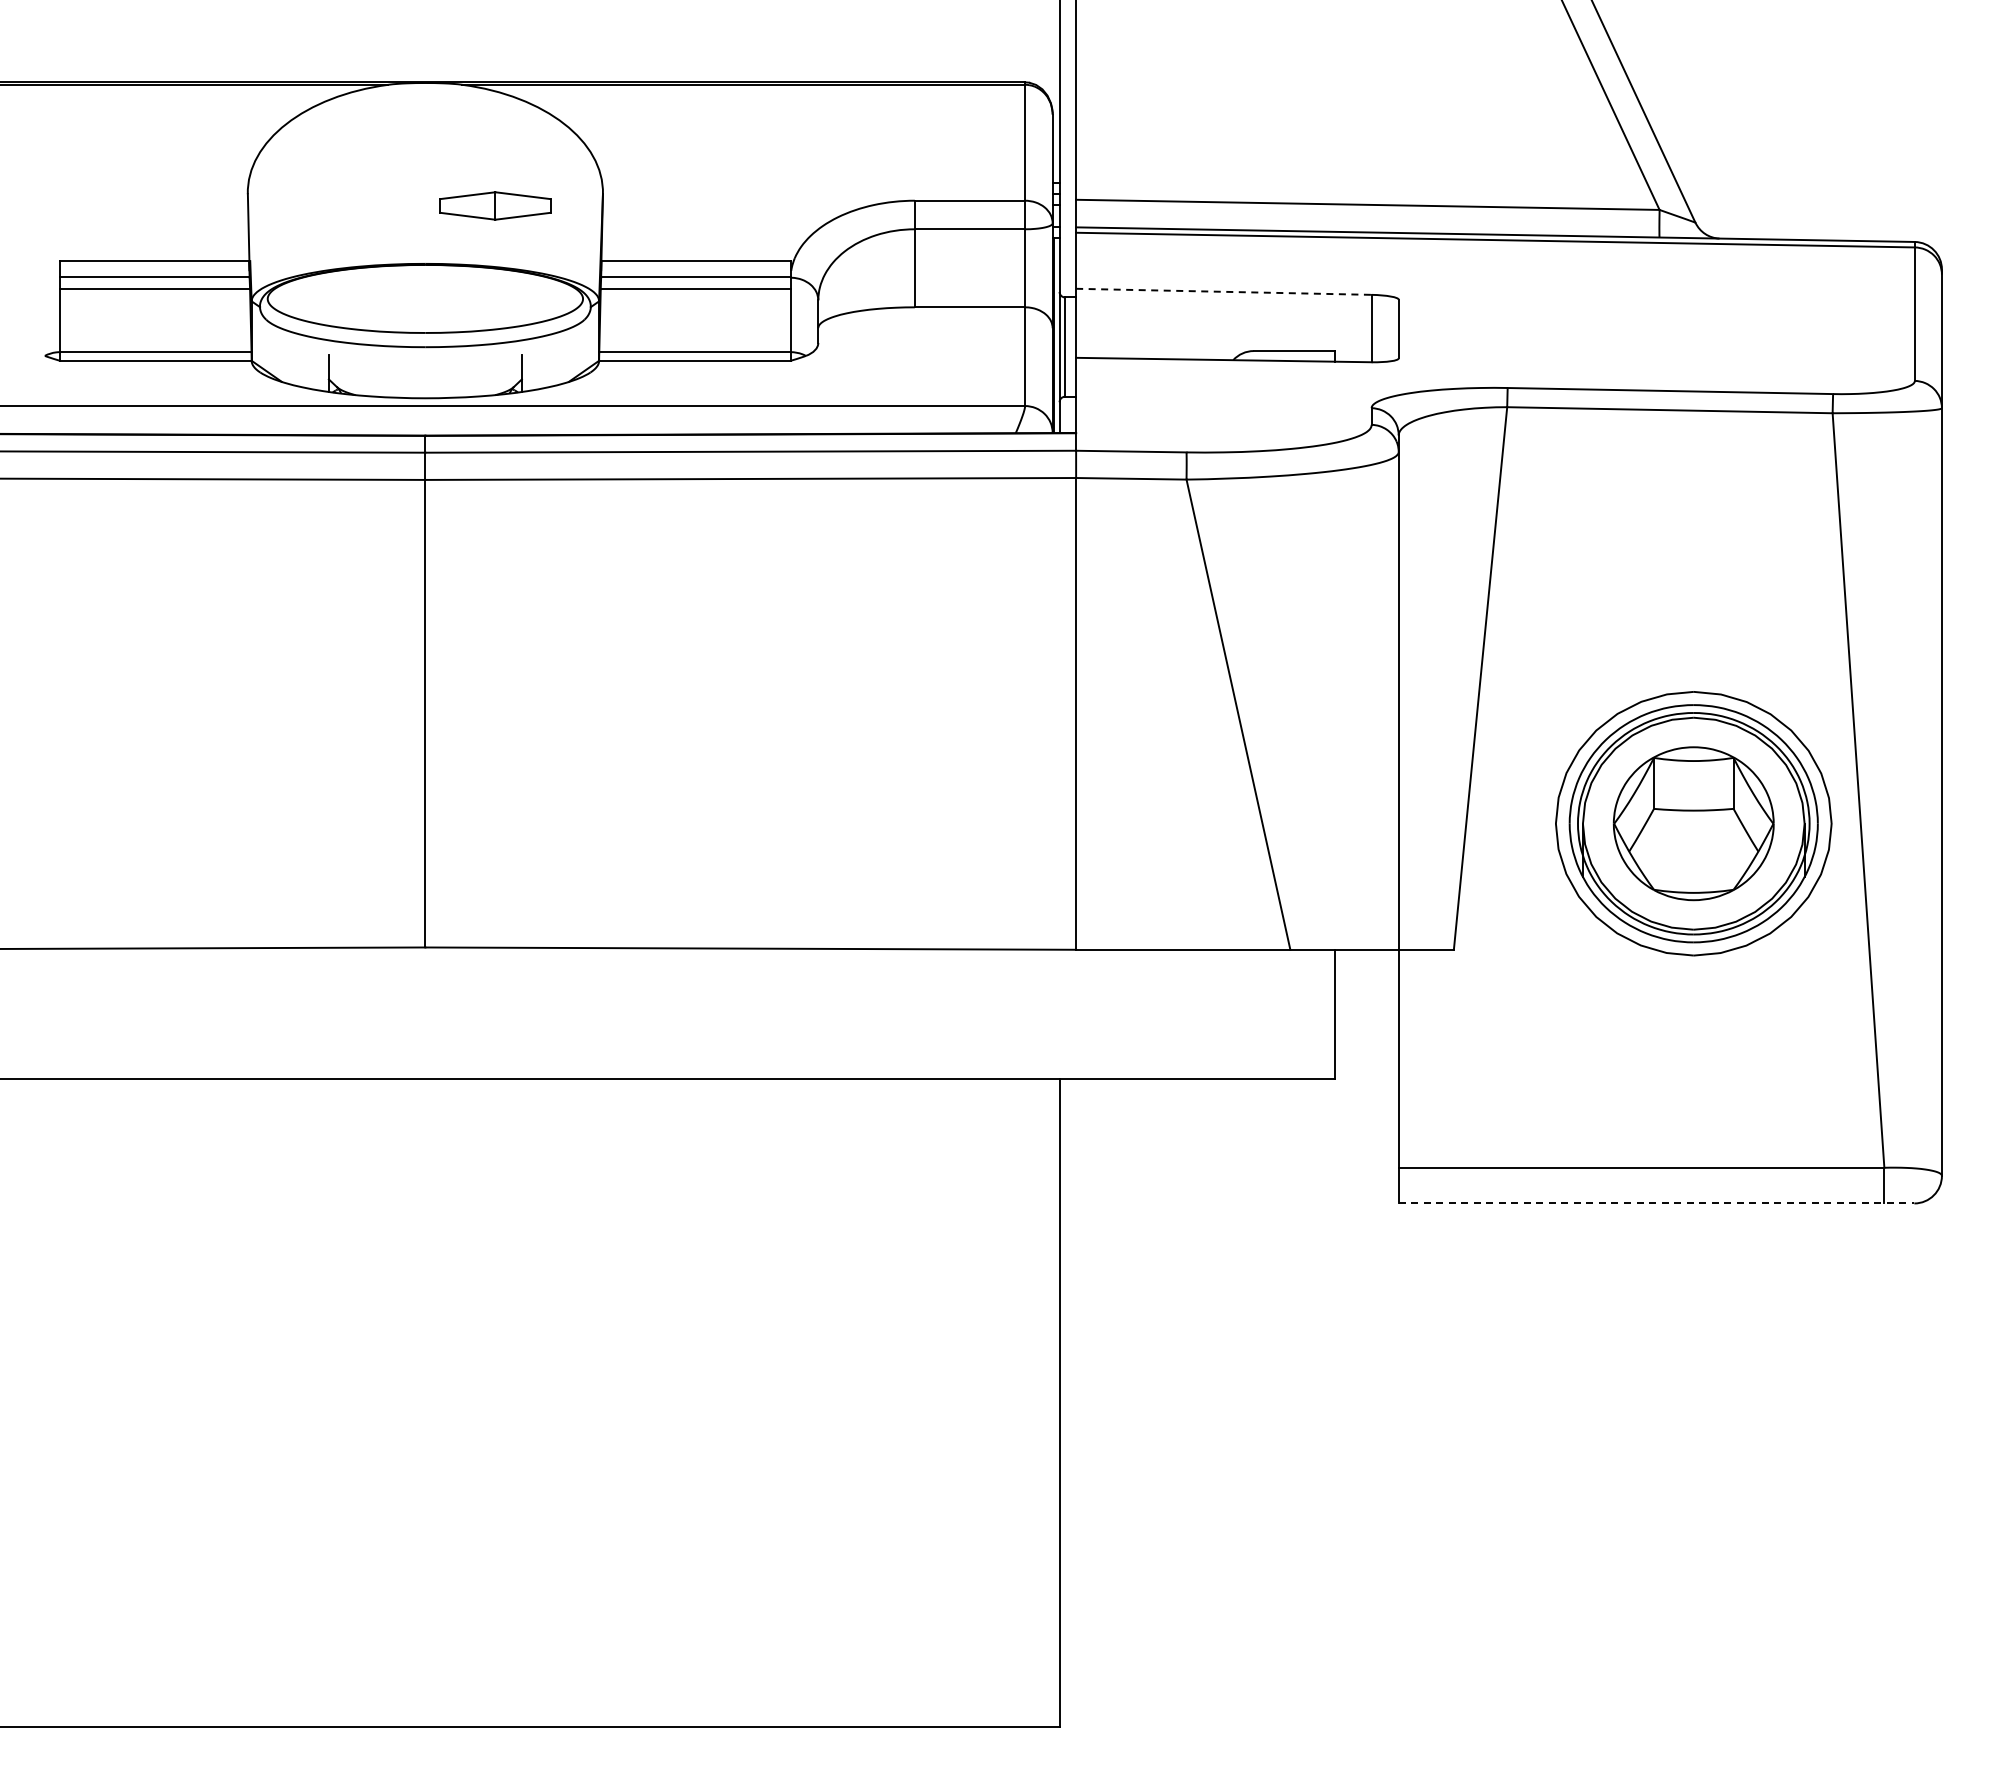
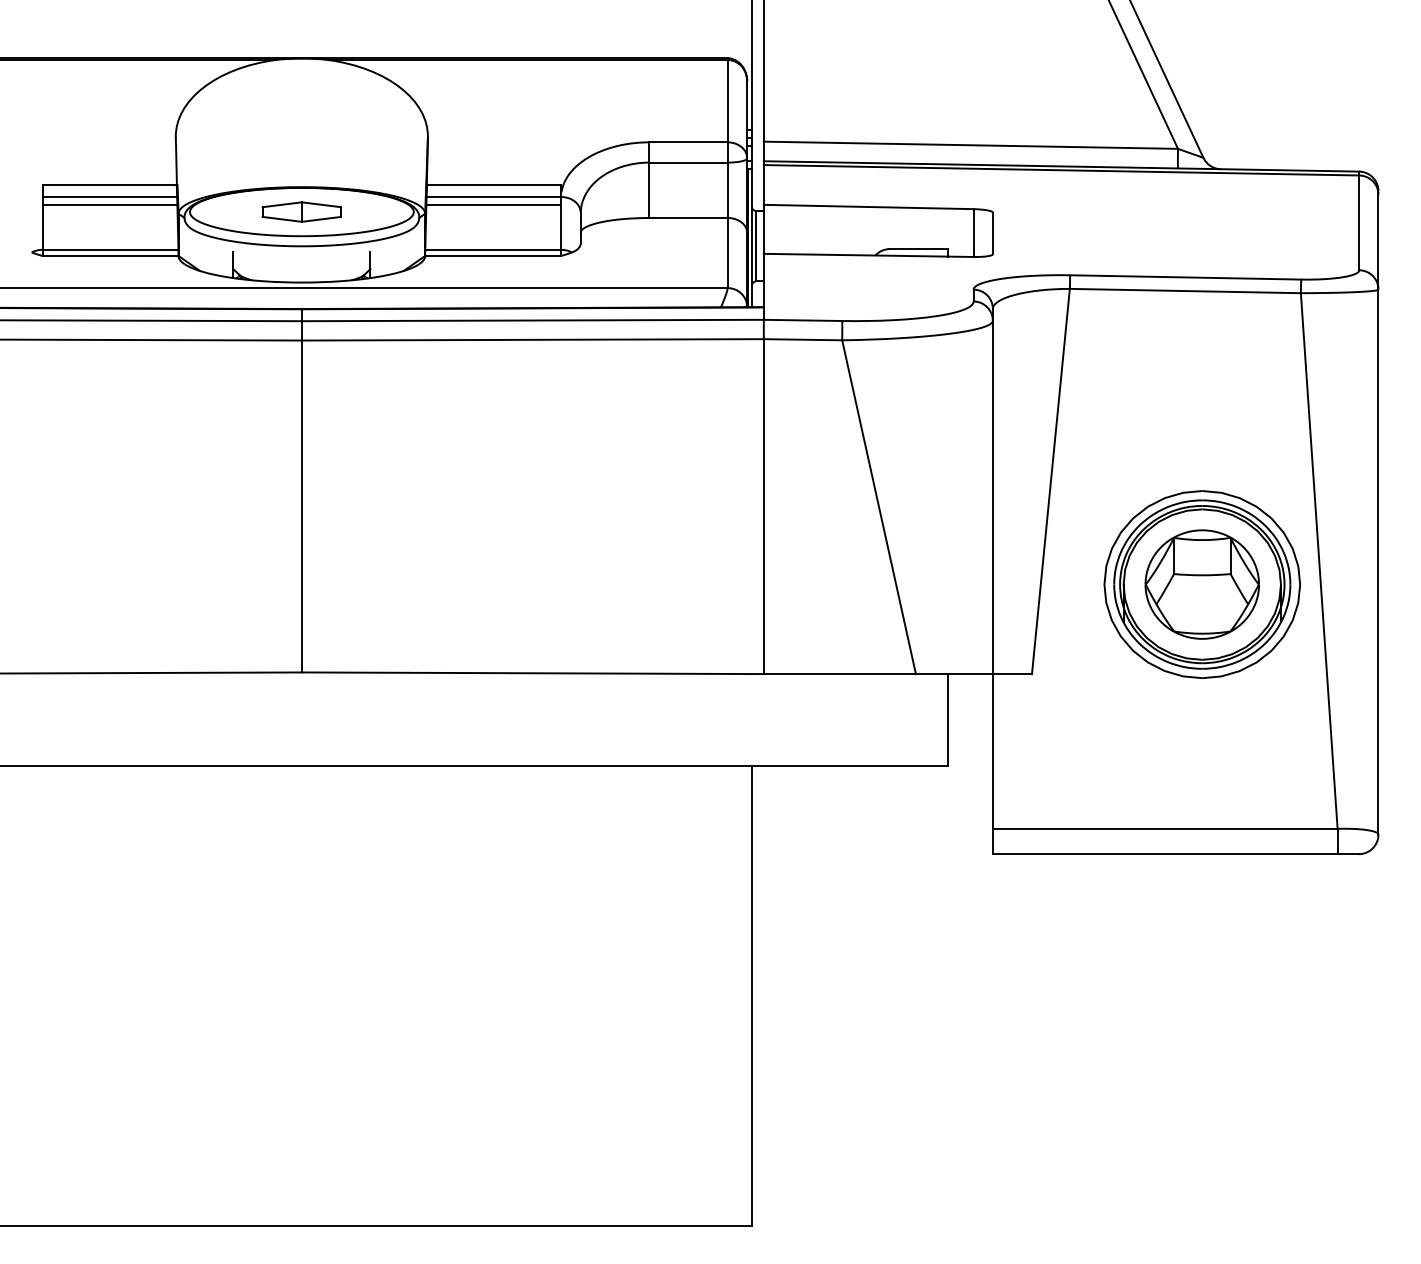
part: (495, 205) -> (301, 211), moved
line: (1223, 291) -> (868, 206), dashed -> solid
line: (1656, 1203) -> (1175, 854), dashed -> solid

